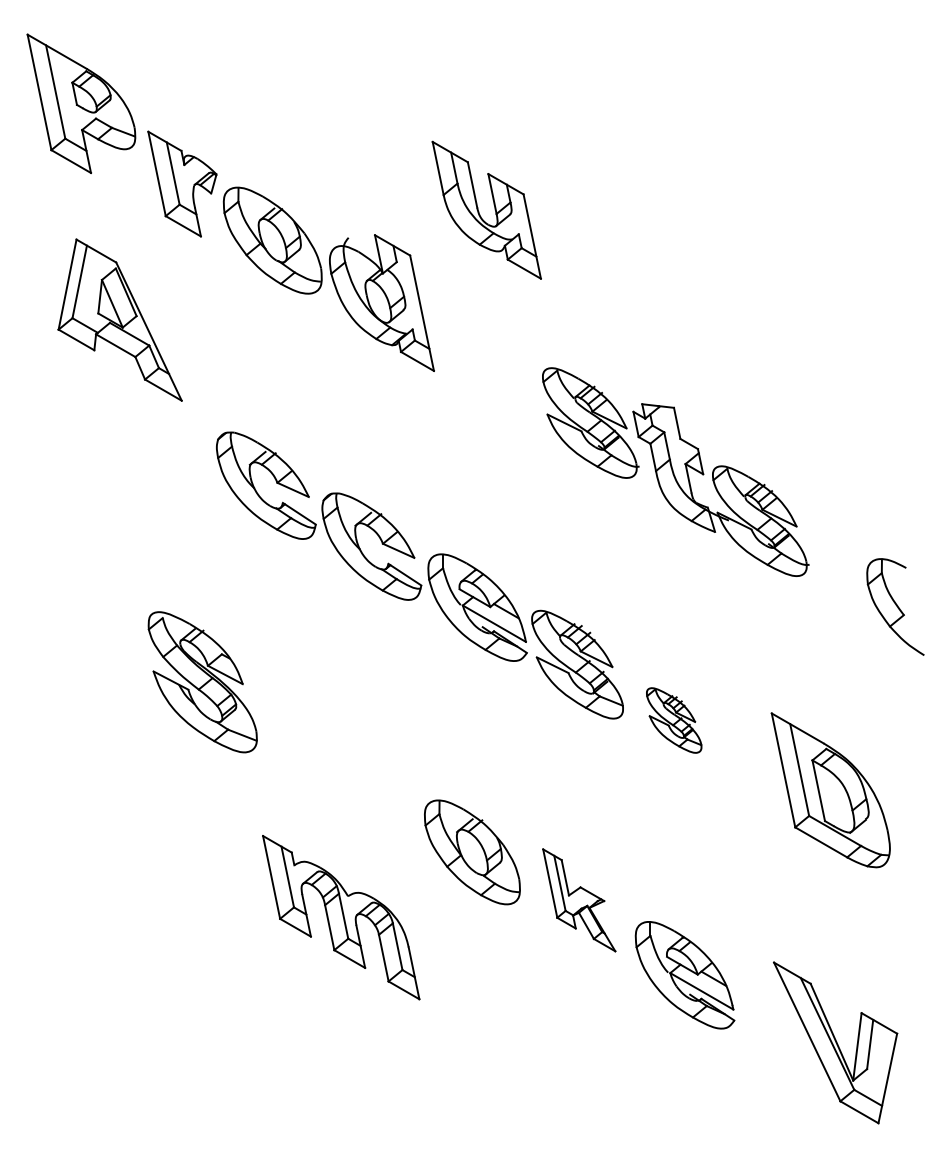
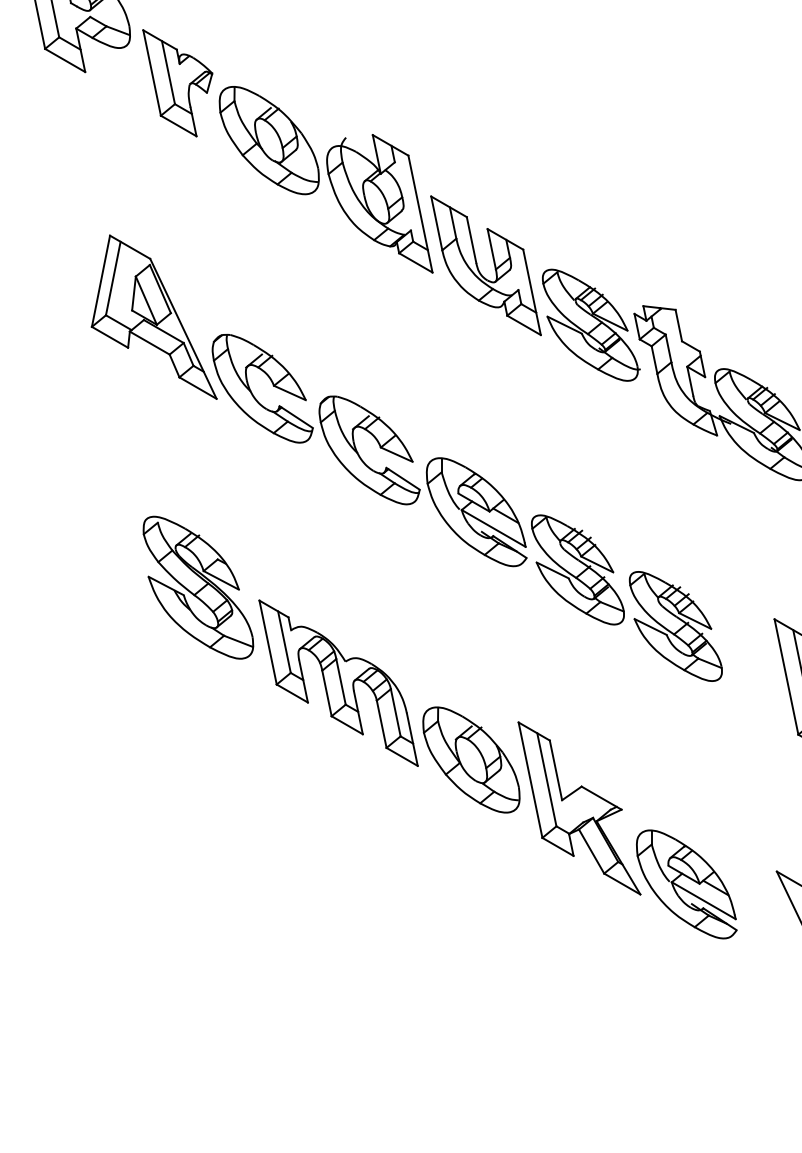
part: (479, 211) -> (478, 266), moved
part: (119, 319) -> (153, 316), moved
part: (673, 720) -> (675, 626), size x1.67
part: (579, 900) -> (579, 808), size x1.67
part: (341, 917) -> (338, 683), moved

